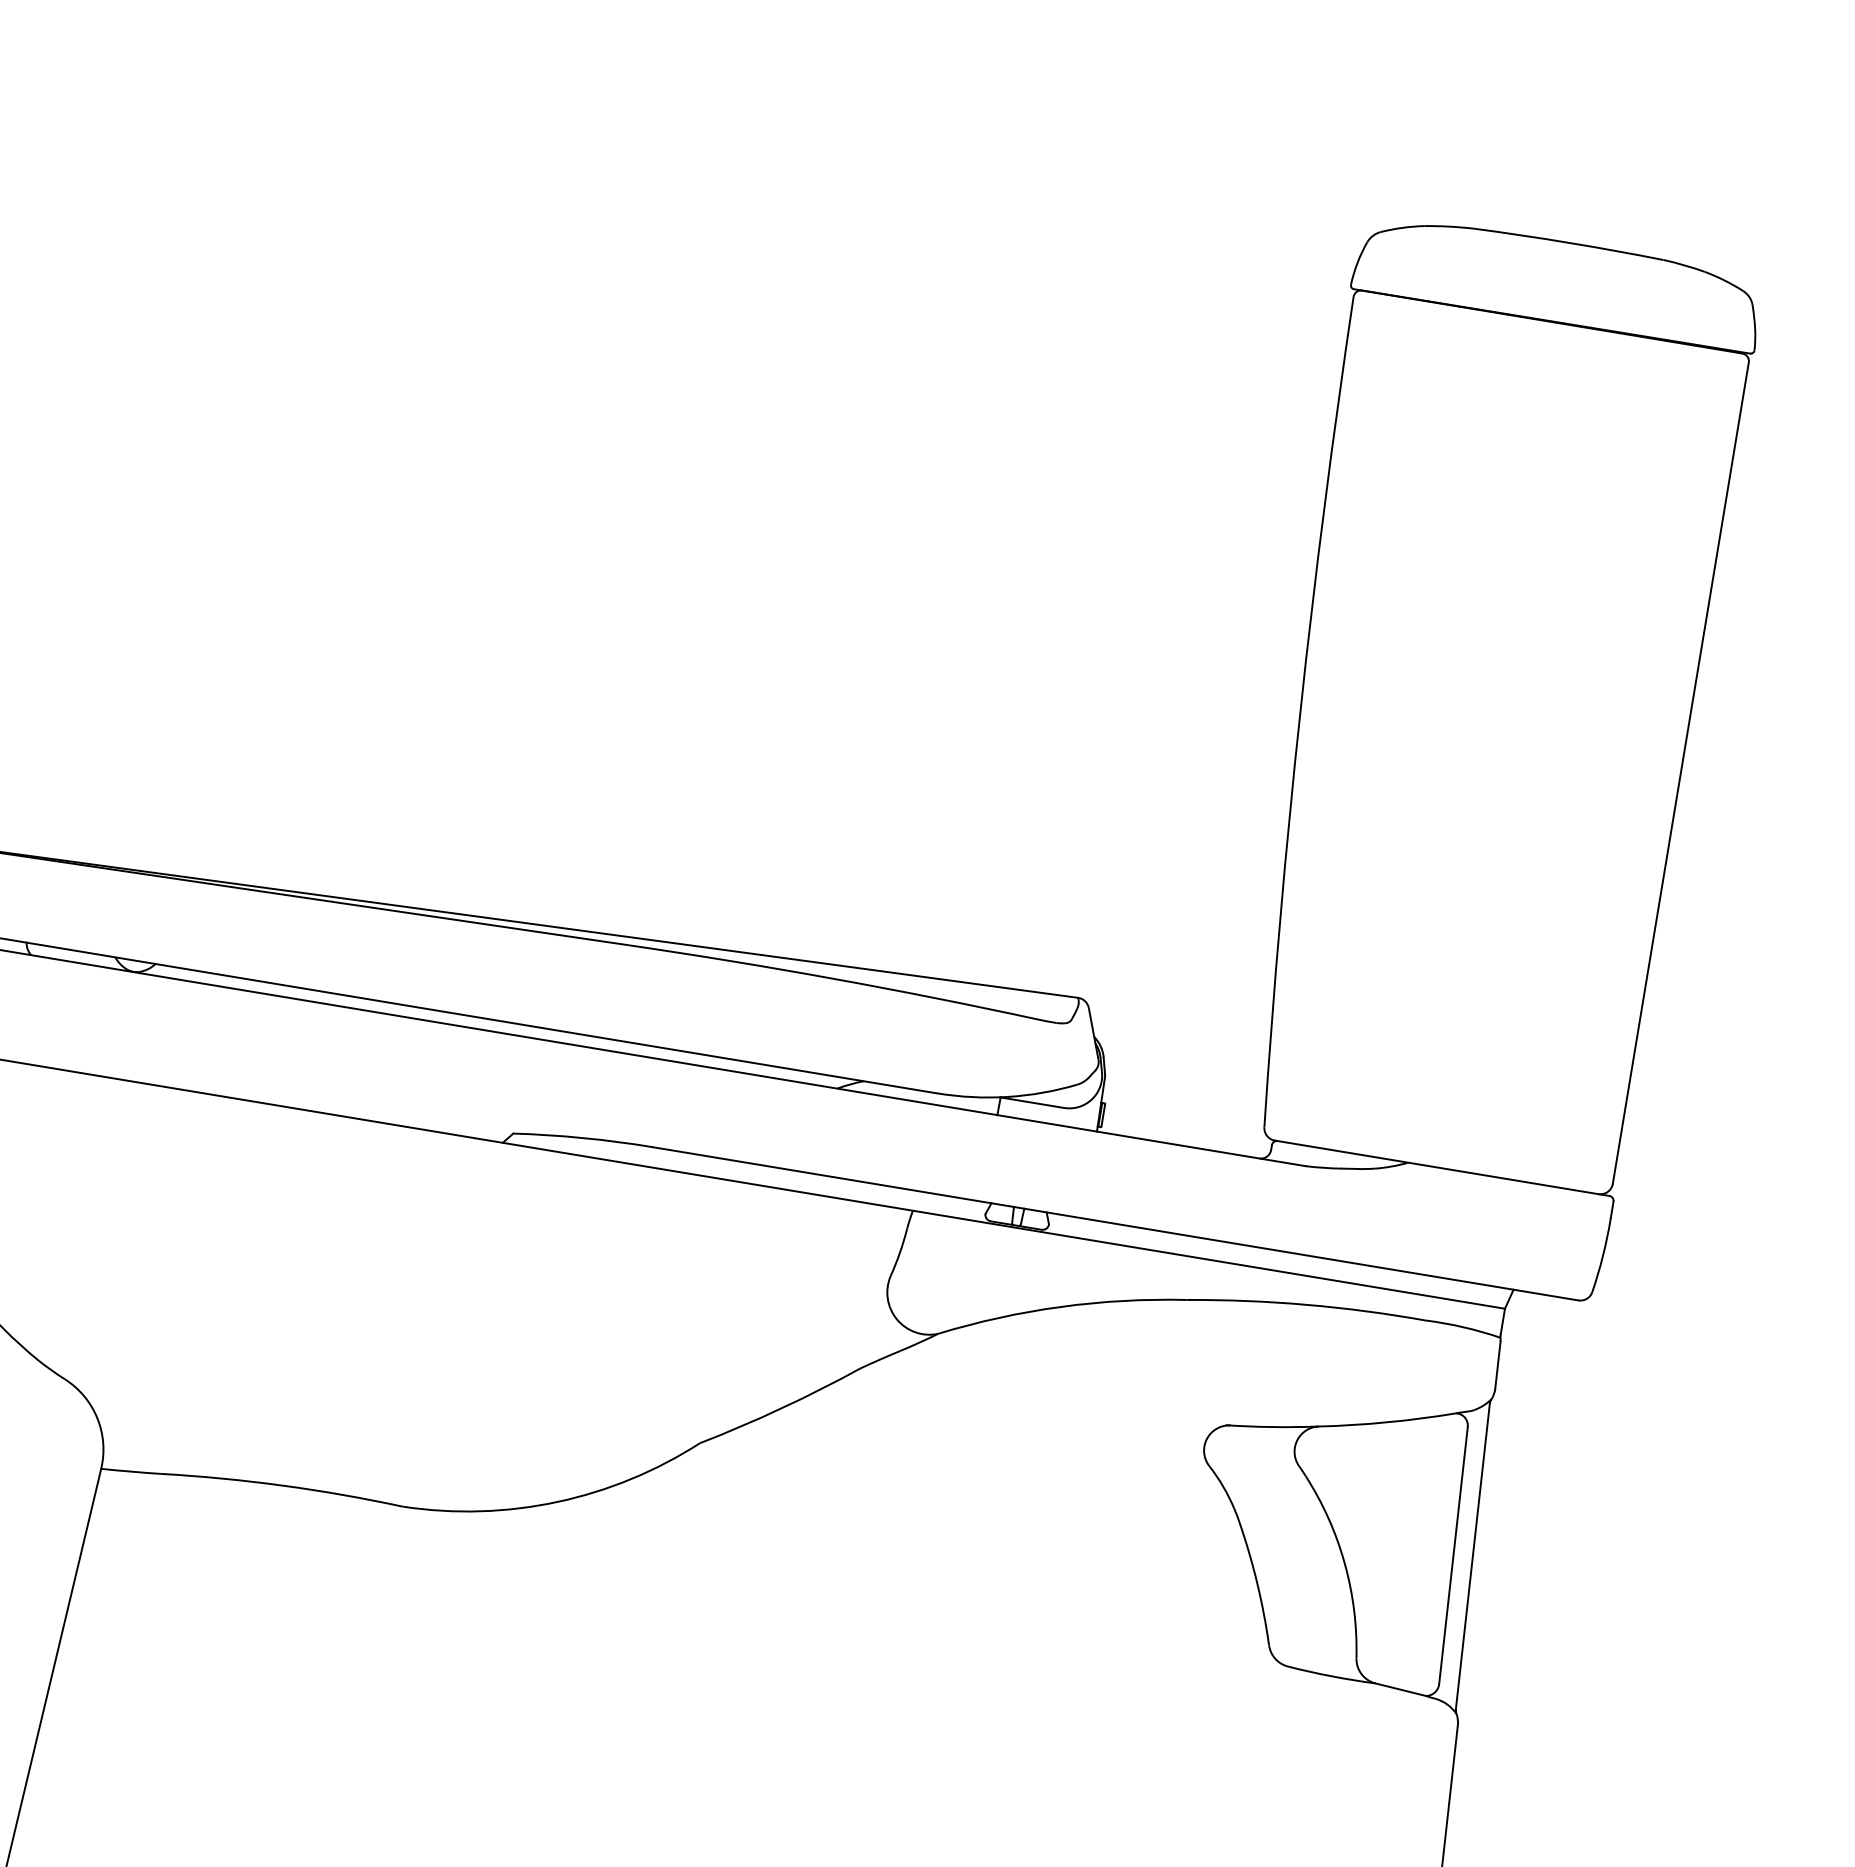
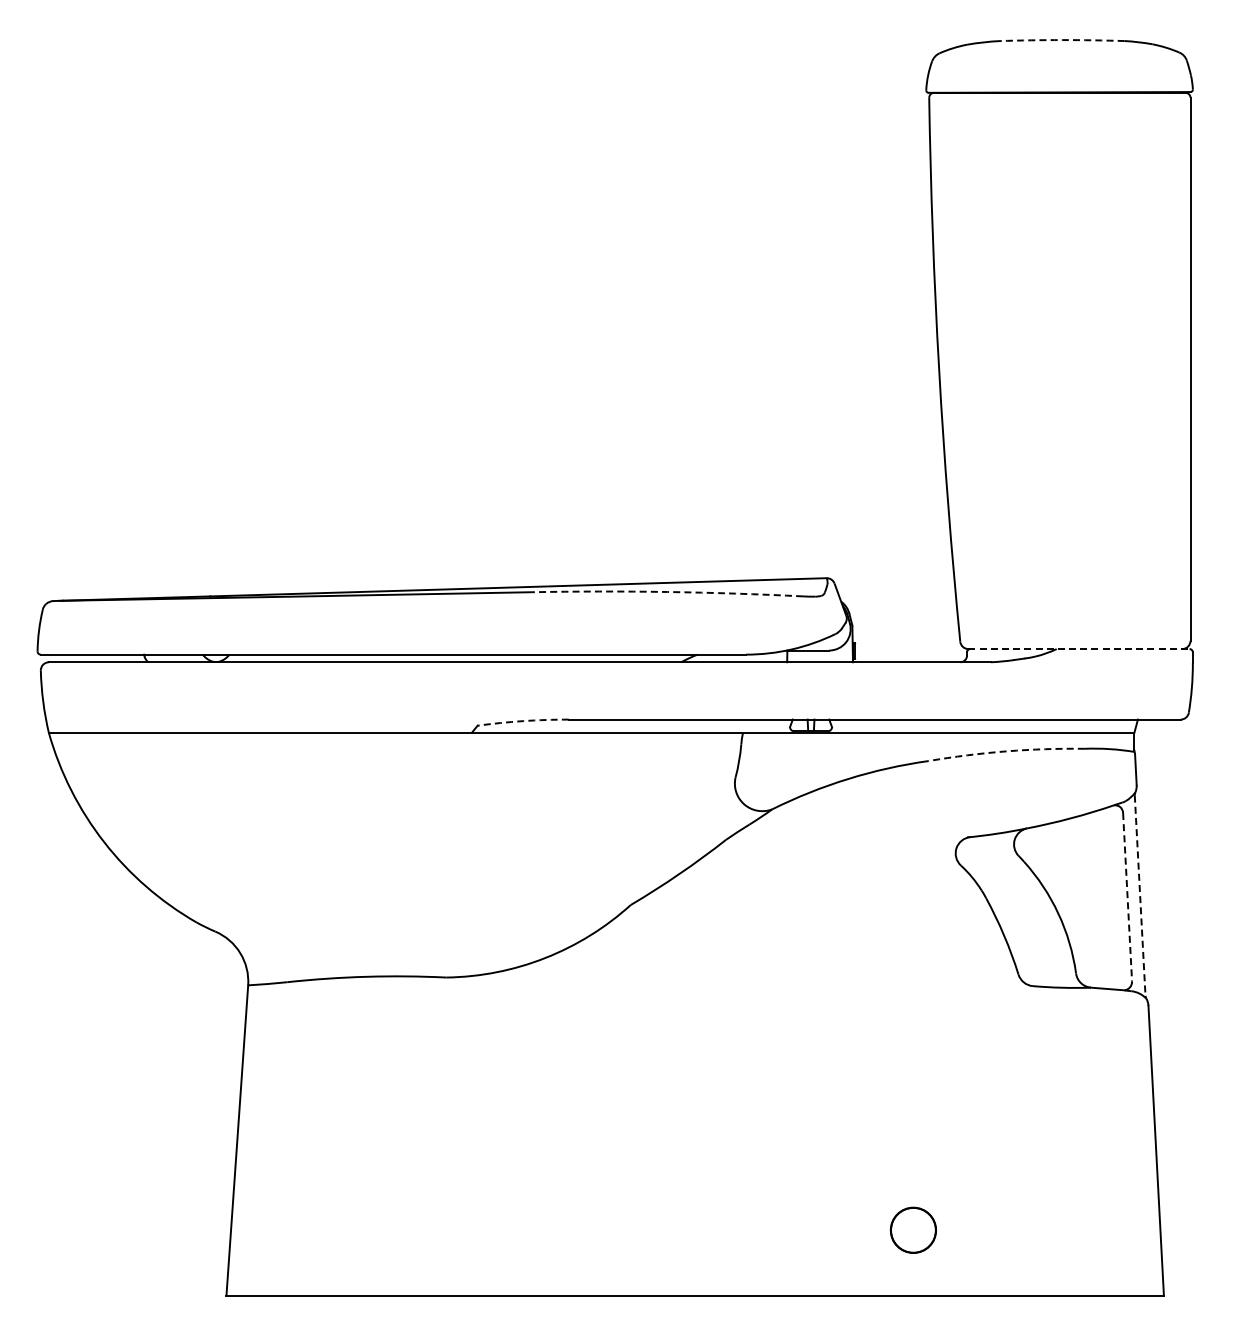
arc: (1569, 243) -> (1062, 40), solid -> dashed
arc: (833, 979) -> (667, 592), solid -> dashed
arc: (583, 1138) -> (523, 721), solid -> dashed
line: (1441, 1168) -> (1078, 649), solid -> dashed
arc: (1306, 1305) -> (1006, 751), solid -> dashed
line: (1453, 1556) -> (1127, 897), solid -> dashed
line: (1473, 1557) -> (1140, 896), solid -> dashed

